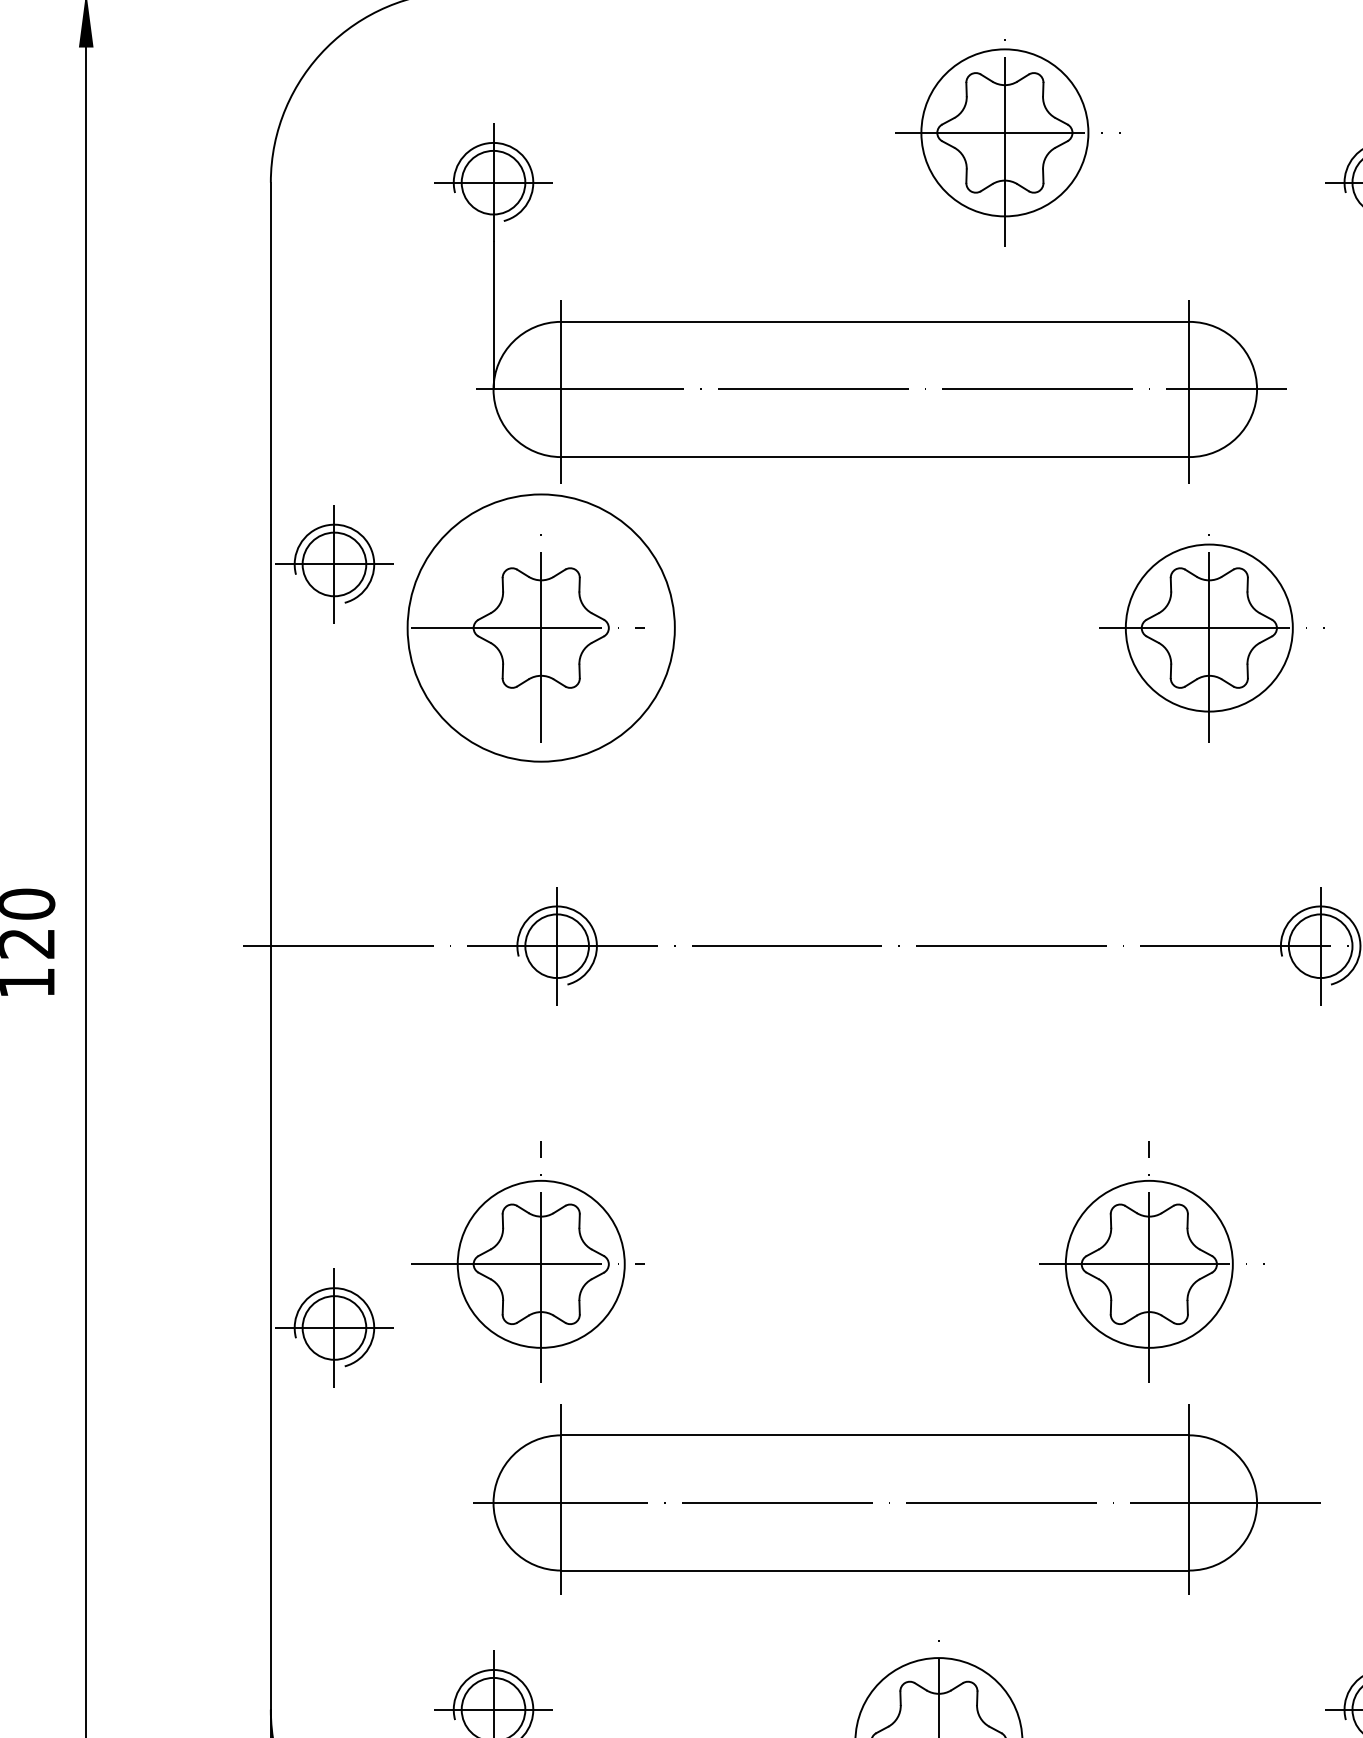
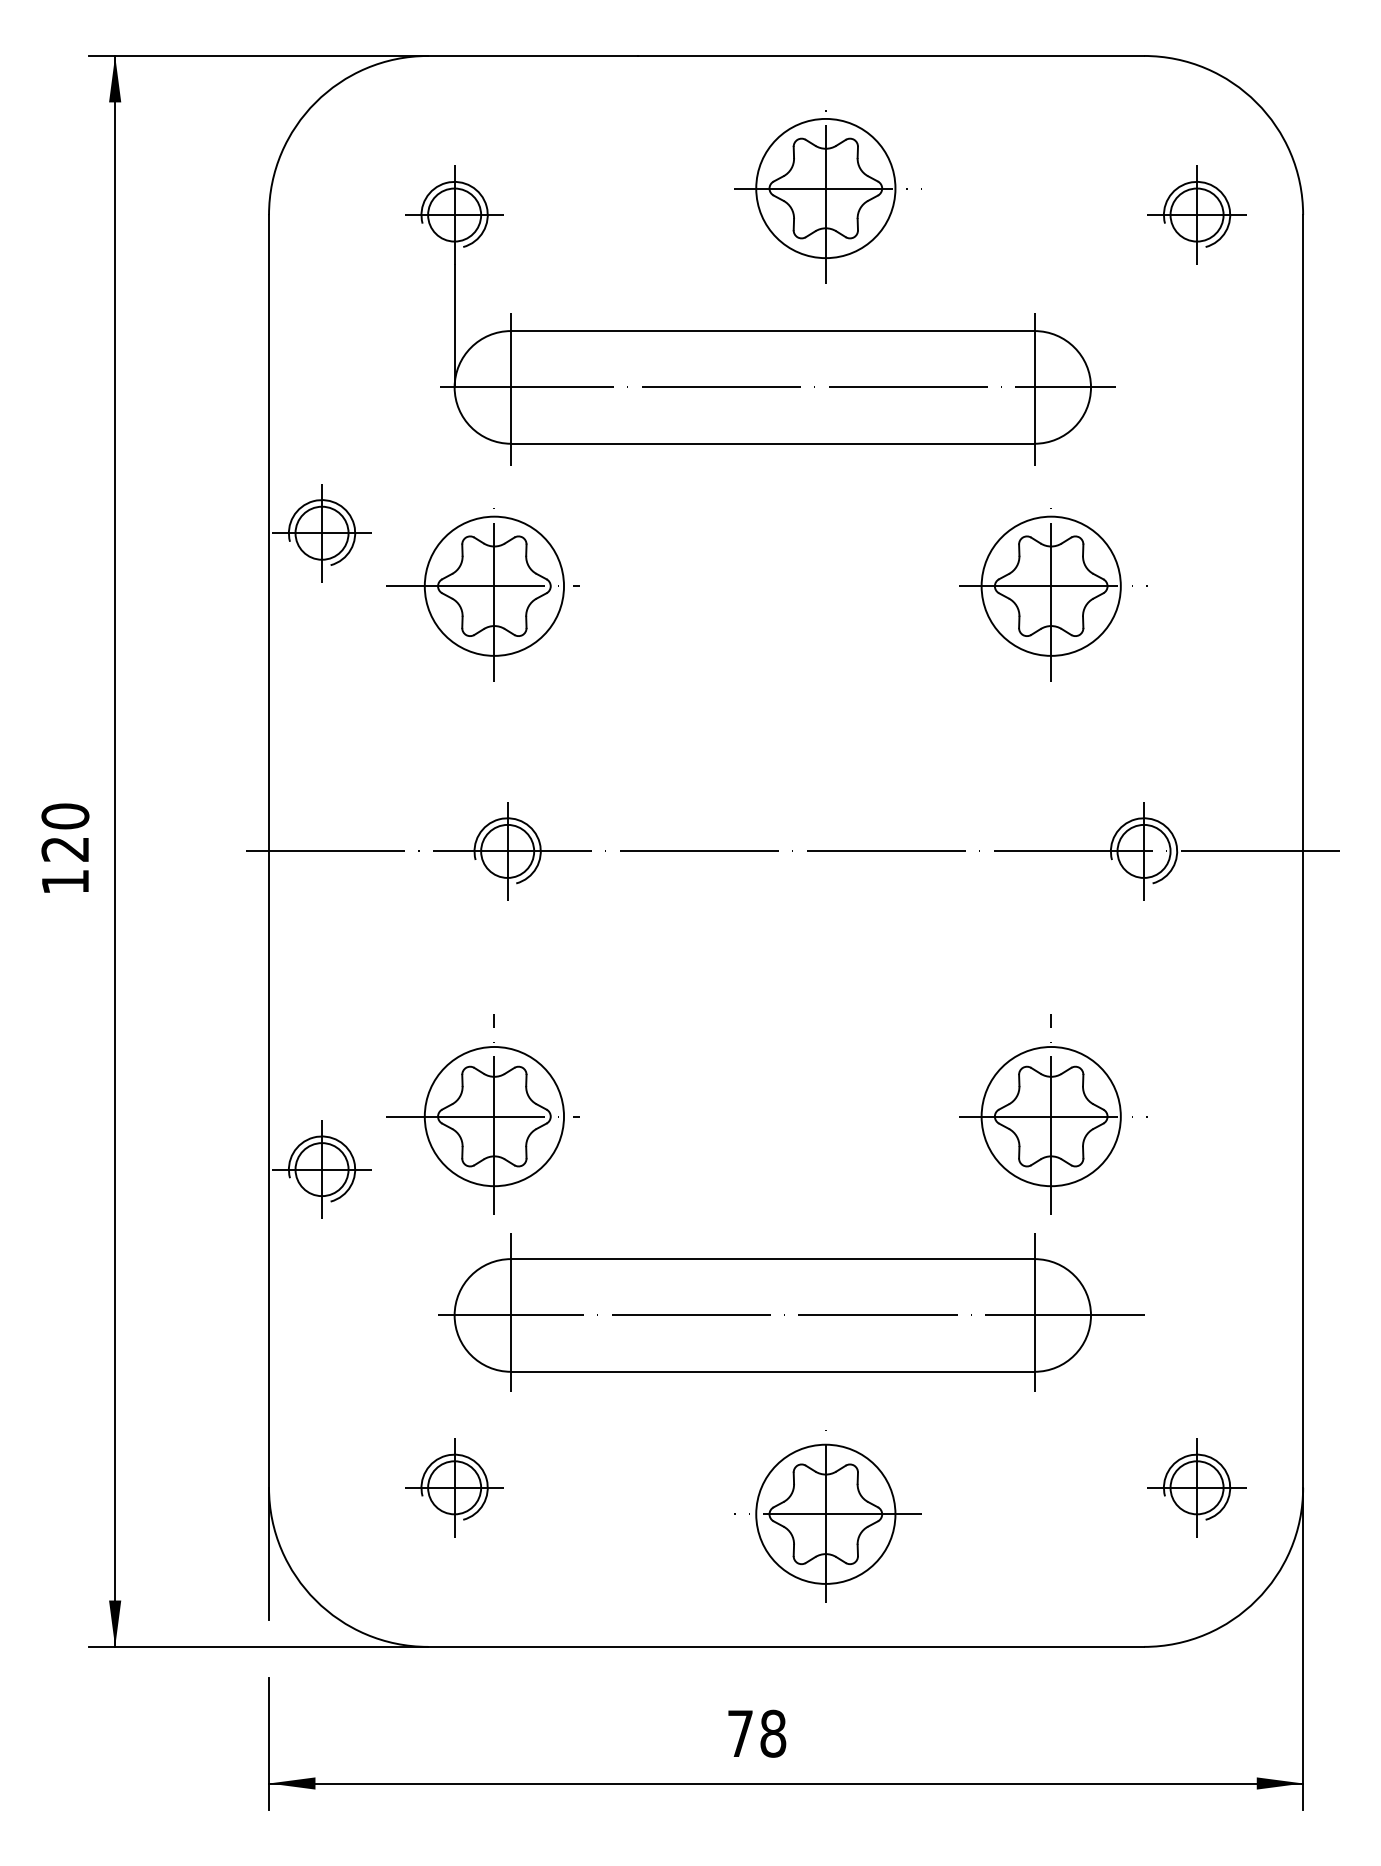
part: (1006, 142) -> (827, 196), moved
circle: (541, 627) -> (494, 585), size x0.62
part: (1152, 1261) -> (1053, 1114), moved

